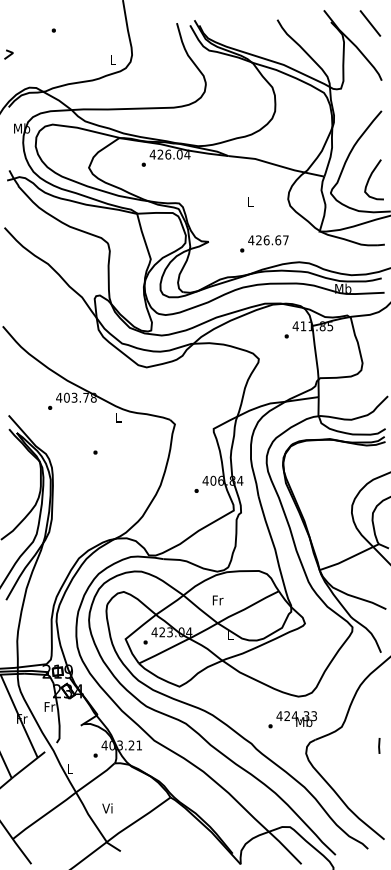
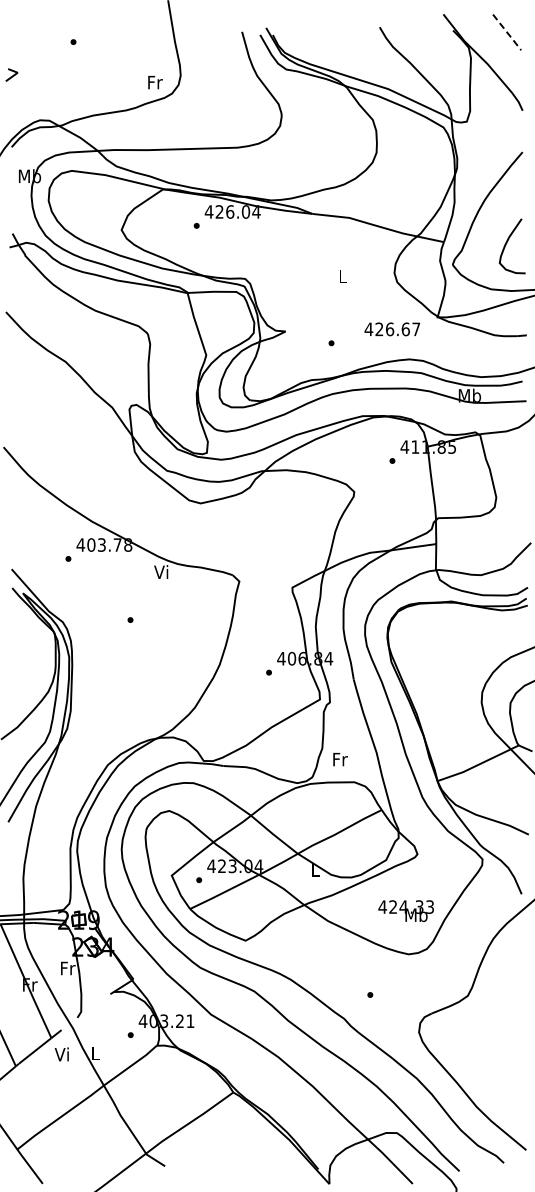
line: (370, 23) -> (507, 32), solid -> dashed
text: (113, 60) -> (155, 82), L -> Fr
text: (268, 240) -> (392, 329), moved
text: (118, 417) -> (161, 571), L -> Vi
text: (218, 600) -> (340, 759), moved
text: (296, 718) -> (405, 910), moved
line: (379, 745) -> (519, 1021), removed
text: (107, 808) -> (61, 1054), moved

